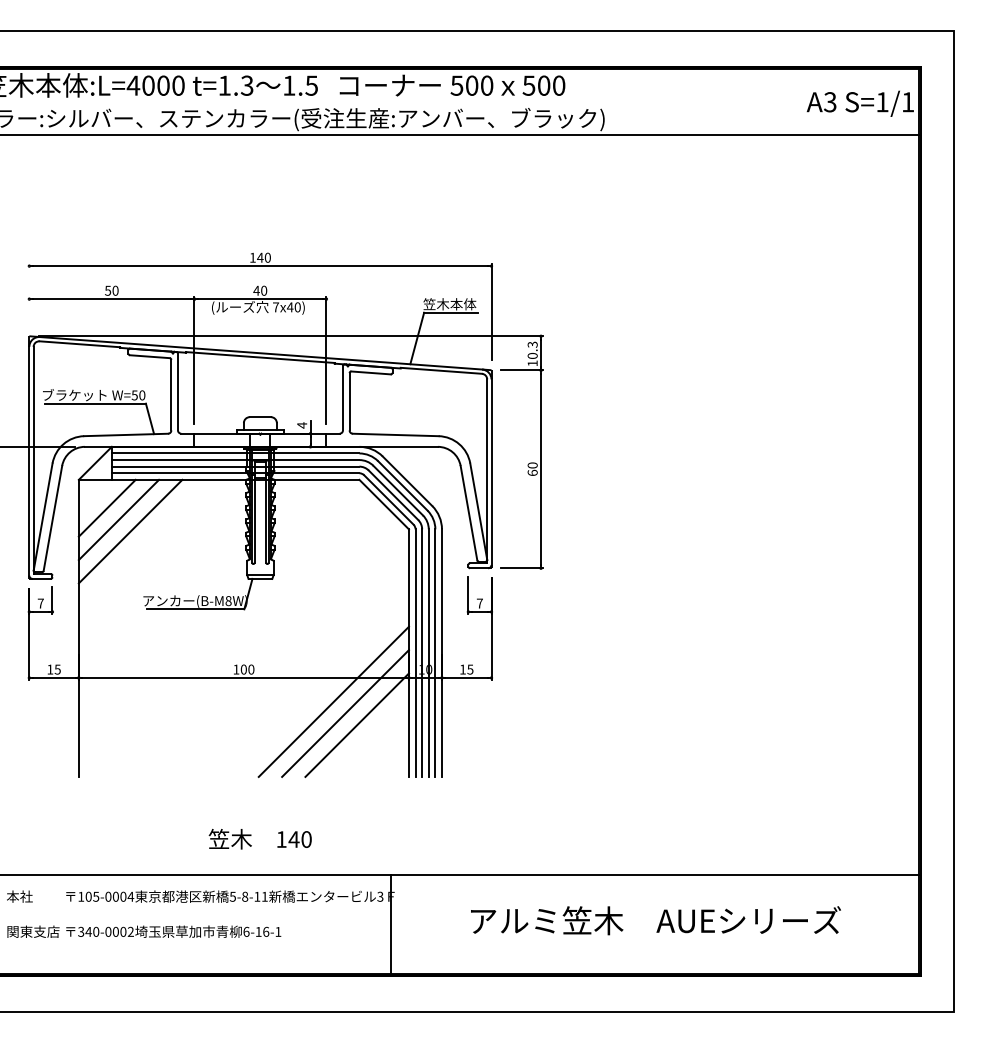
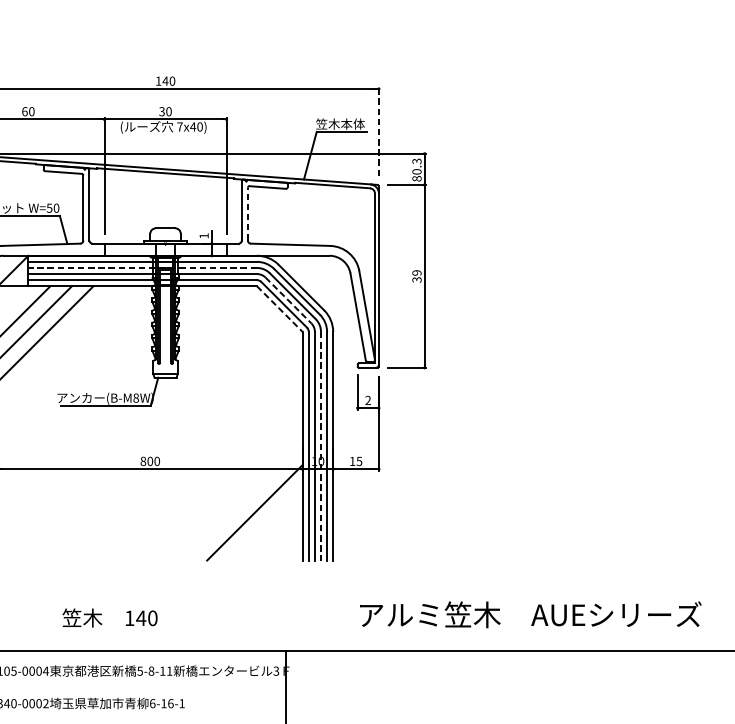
text: (108, 290) -> (25, 111), 50 -> 60
text: (256, 290) -> (161, 111), 40 -> 30
line: (491, 312) -> (378, 131), solid -> dashed
text: (532, 363) -> (416, 178), 10.3 -> 80.3
line: (349, 401) -> (247, 213), solid -> dashed
text: (302, 425) -> (204, 236), 4 -> 1
line: (235, 460) -> (142, 268), solid -> dashed
text: (532, 469) -> (416, 276), 60 -> 39
line: (393, 495) -> (288, 300), solid -> dashed
line: (384, 504) -> (280, 308), solid -> dashed
text: (479, 603) -> (367, 400), 7 -> 2
line: (428, 653) -> (320, 446), solid -> dashed
text: (236, 669) -> (143, 461), 100 -> 800
line: (333, 701) -> (233, 490), removed
line: (345, 713) -> (244, 501), removed
text: (259, 839) -> (109, 618), moved
text: (655, 920) -> (530, 614), moved

